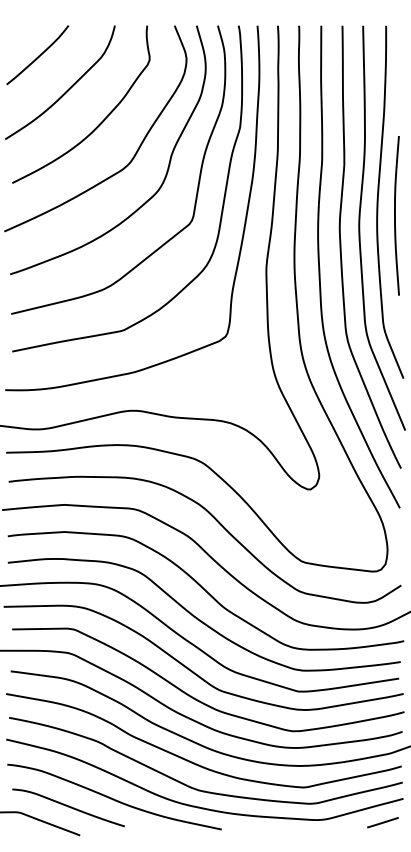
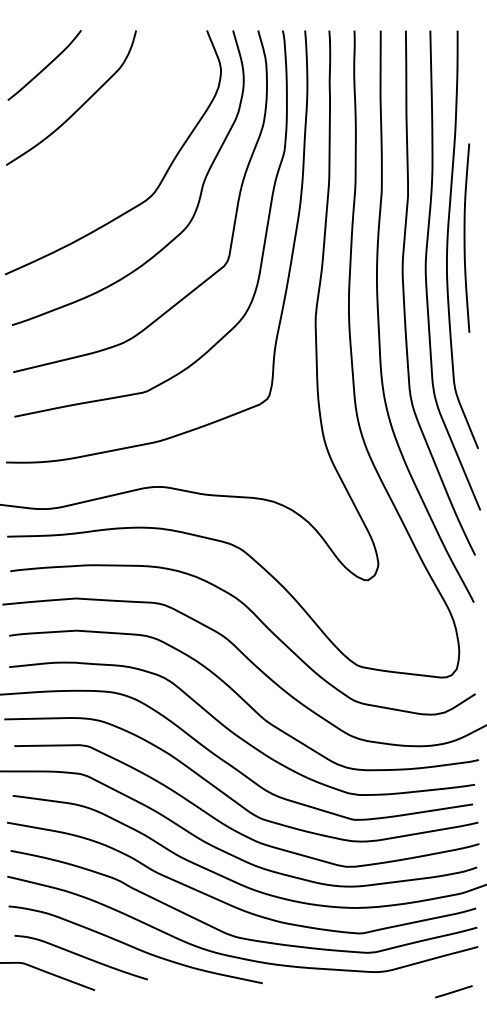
curve: (100, 122) -> (119, 145), removed
curve: (395, 215) -> (465, 237), moved
line: (382, 822) -> (453, 991), moved

